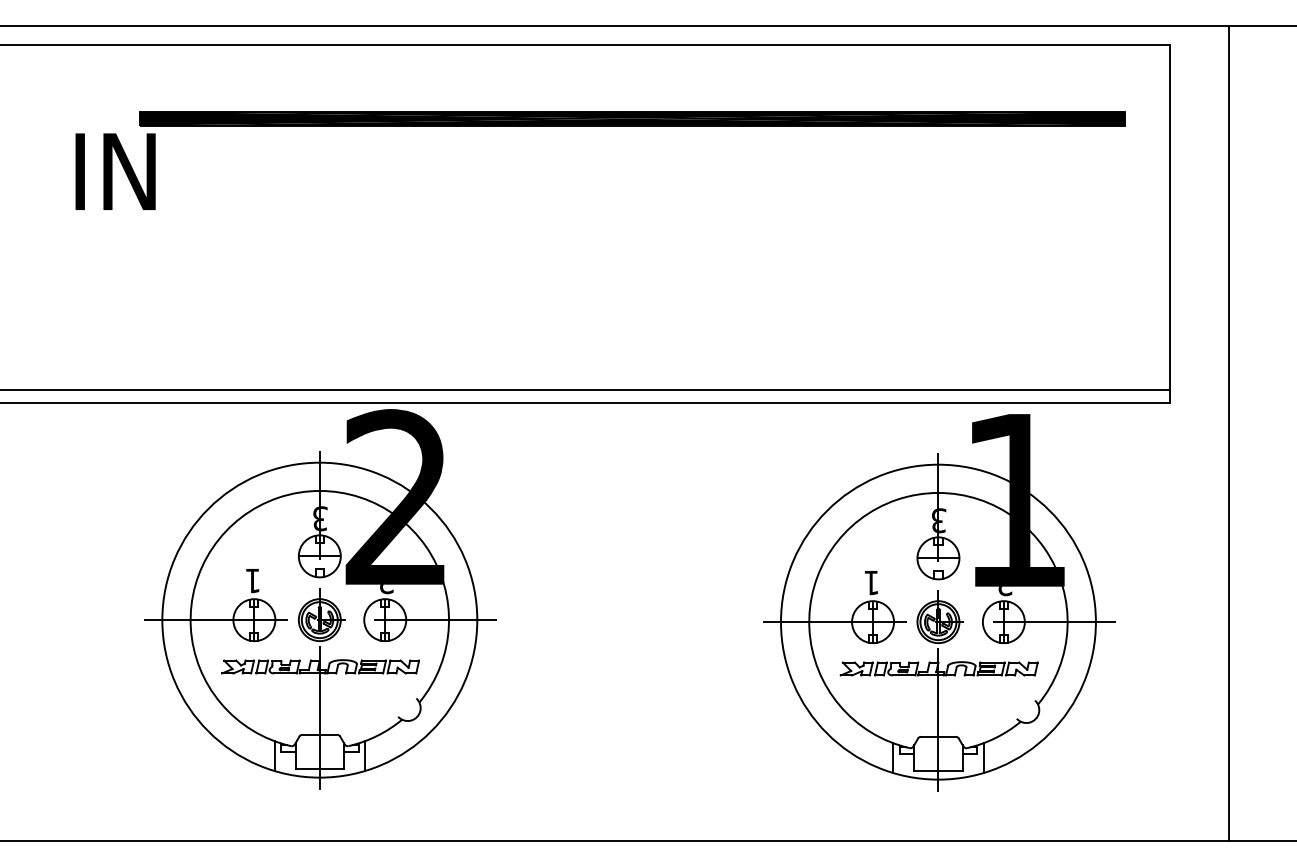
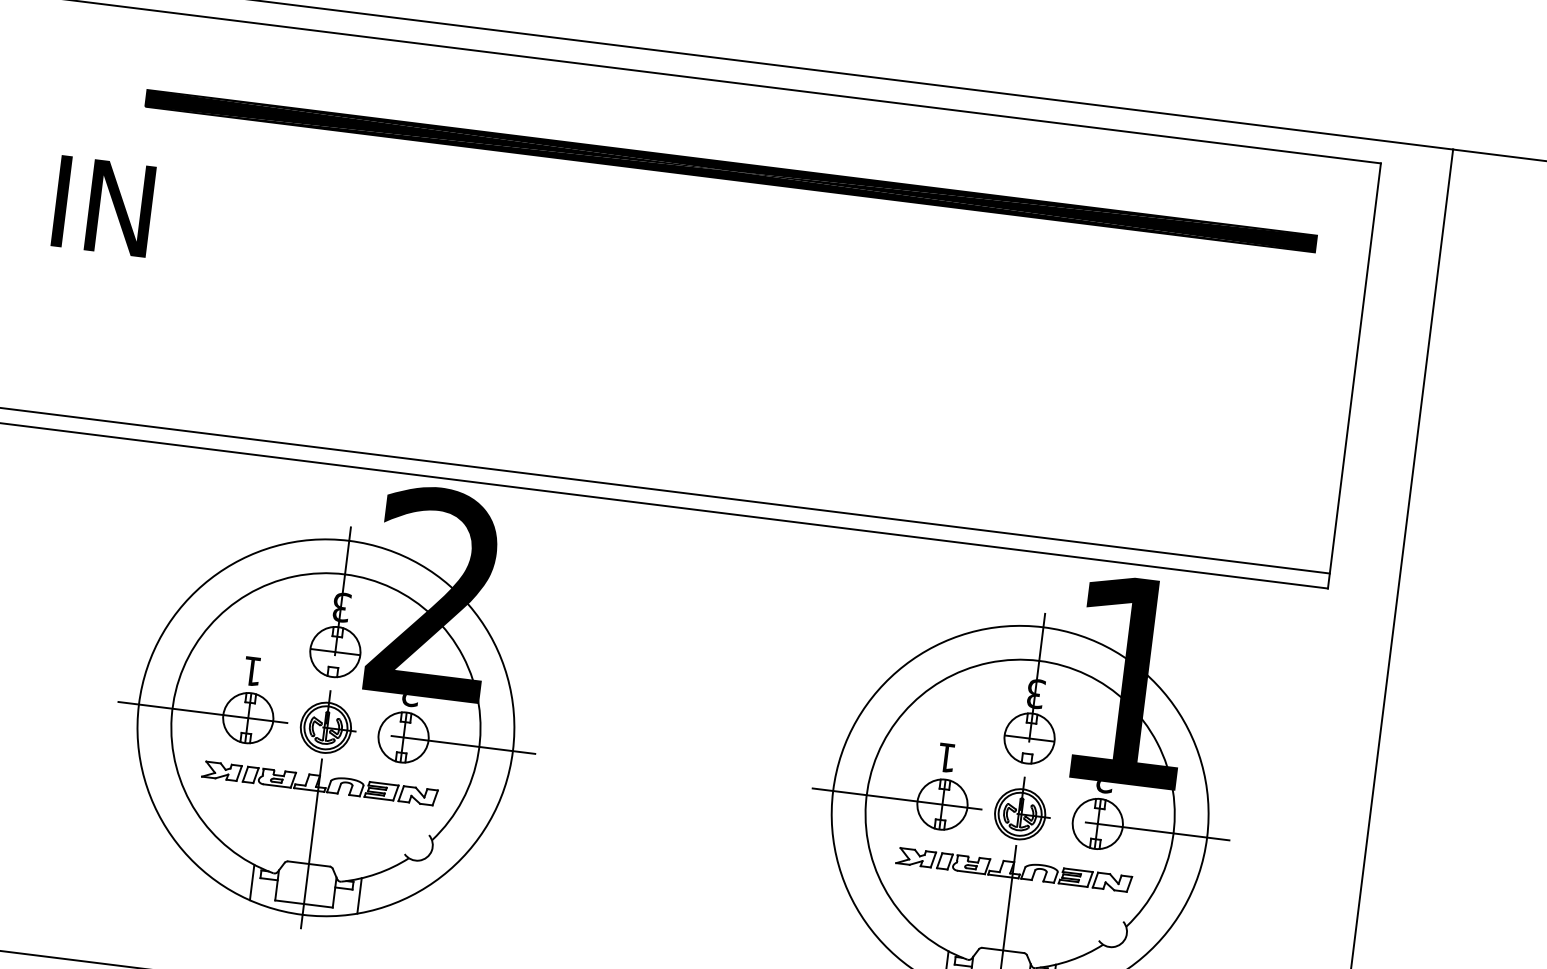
text: (115, 171) -> (103, 206), moved
part: (320, 599) -> (329, 703), moved

